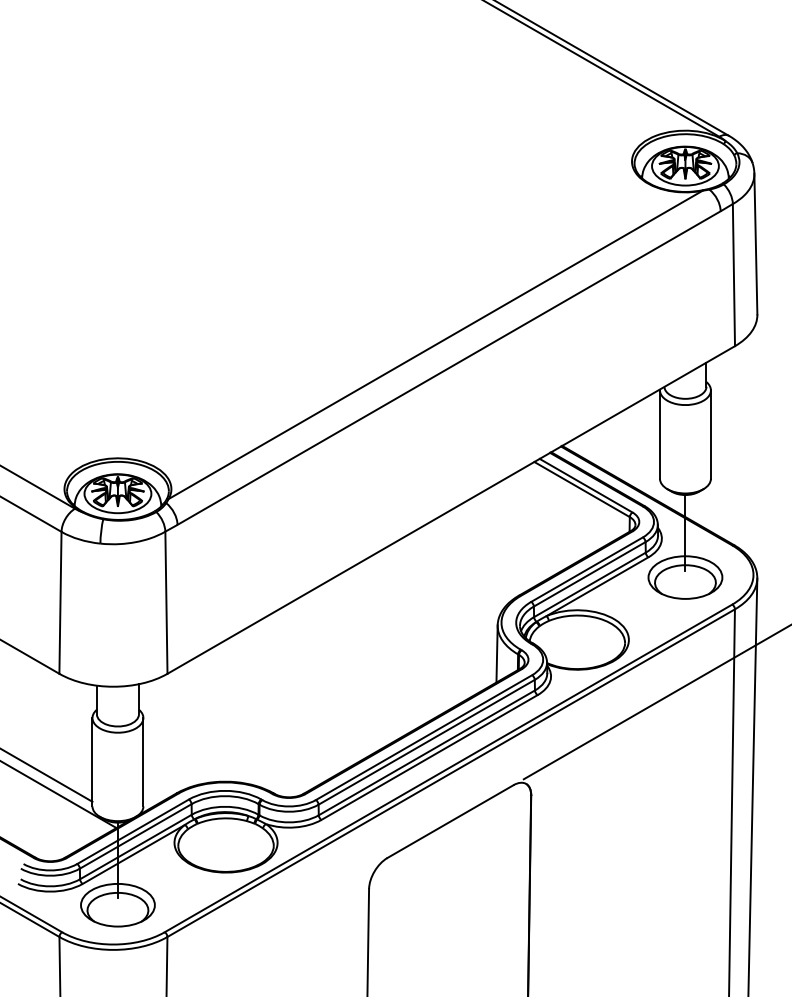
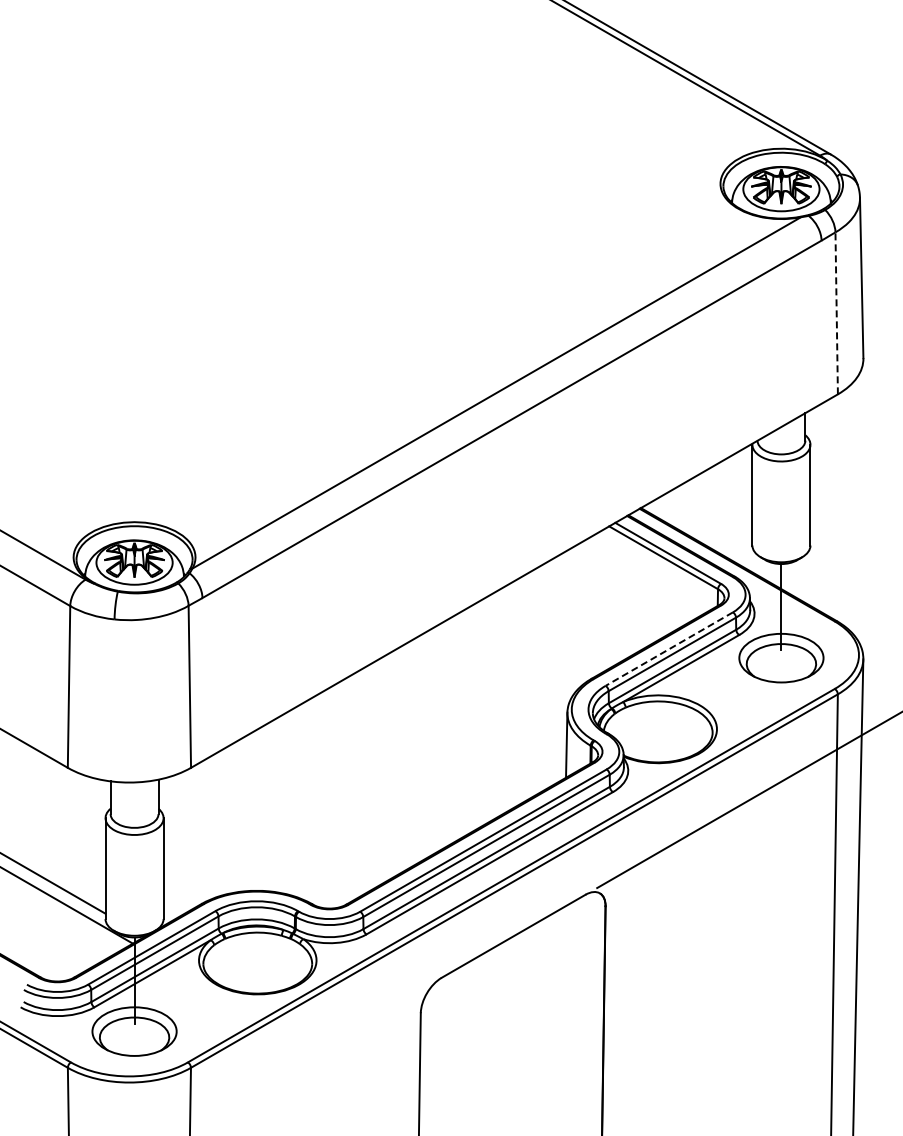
line: (733, 274) -> (836, 312), solid -> dashed
line: (587, 569) -> (669, 649), solid -> dashed

